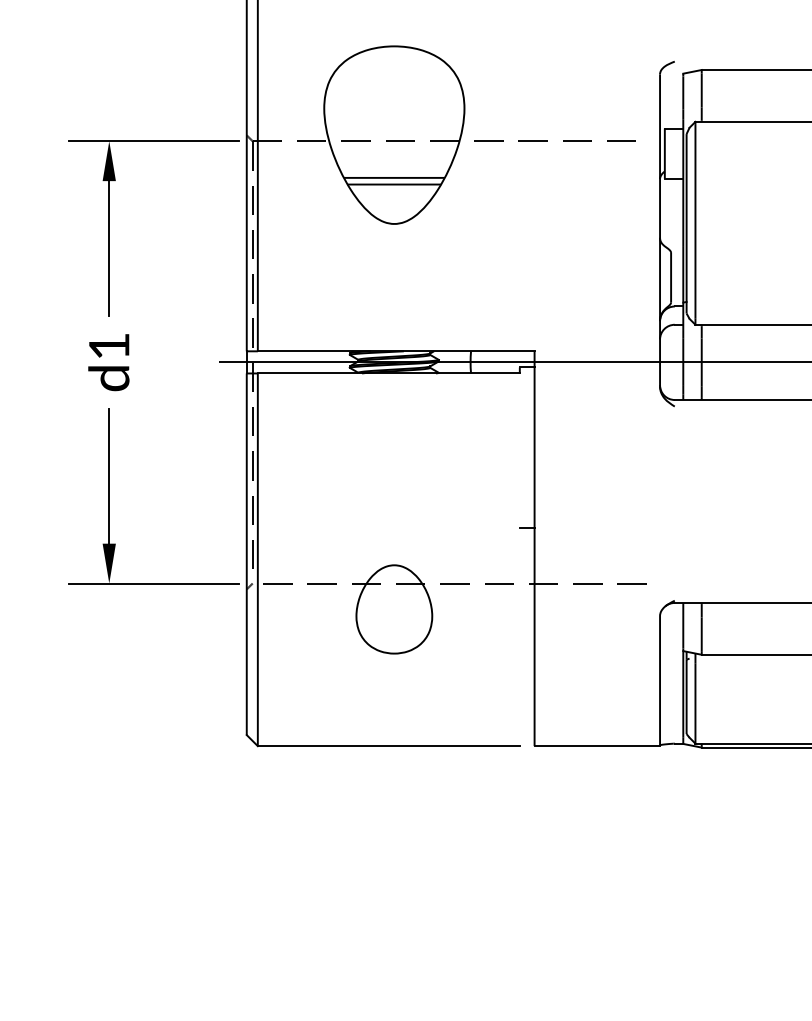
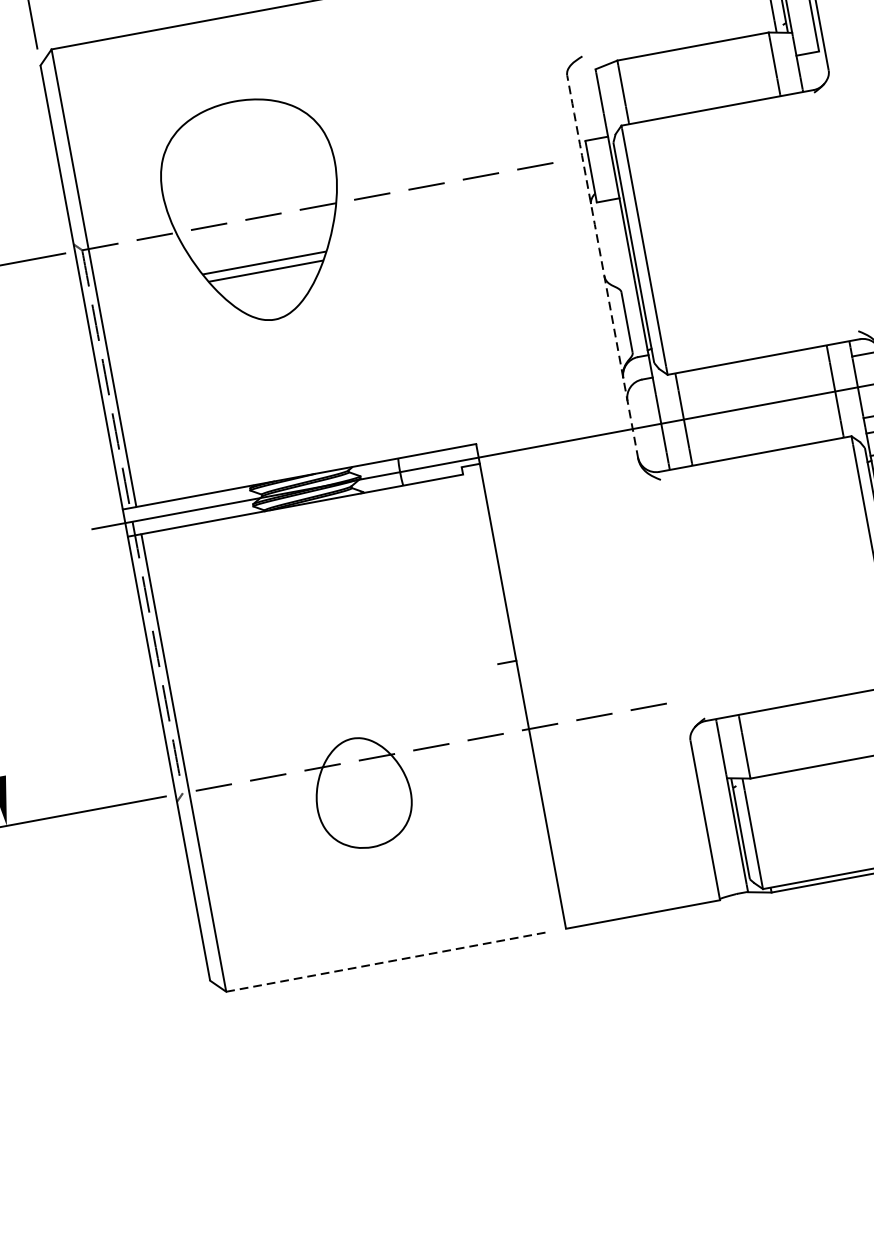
arc: (660, 226) -> (602, 262), solid -> dashed
line: (388, 746) -> (386, 962), solid -> dashed

